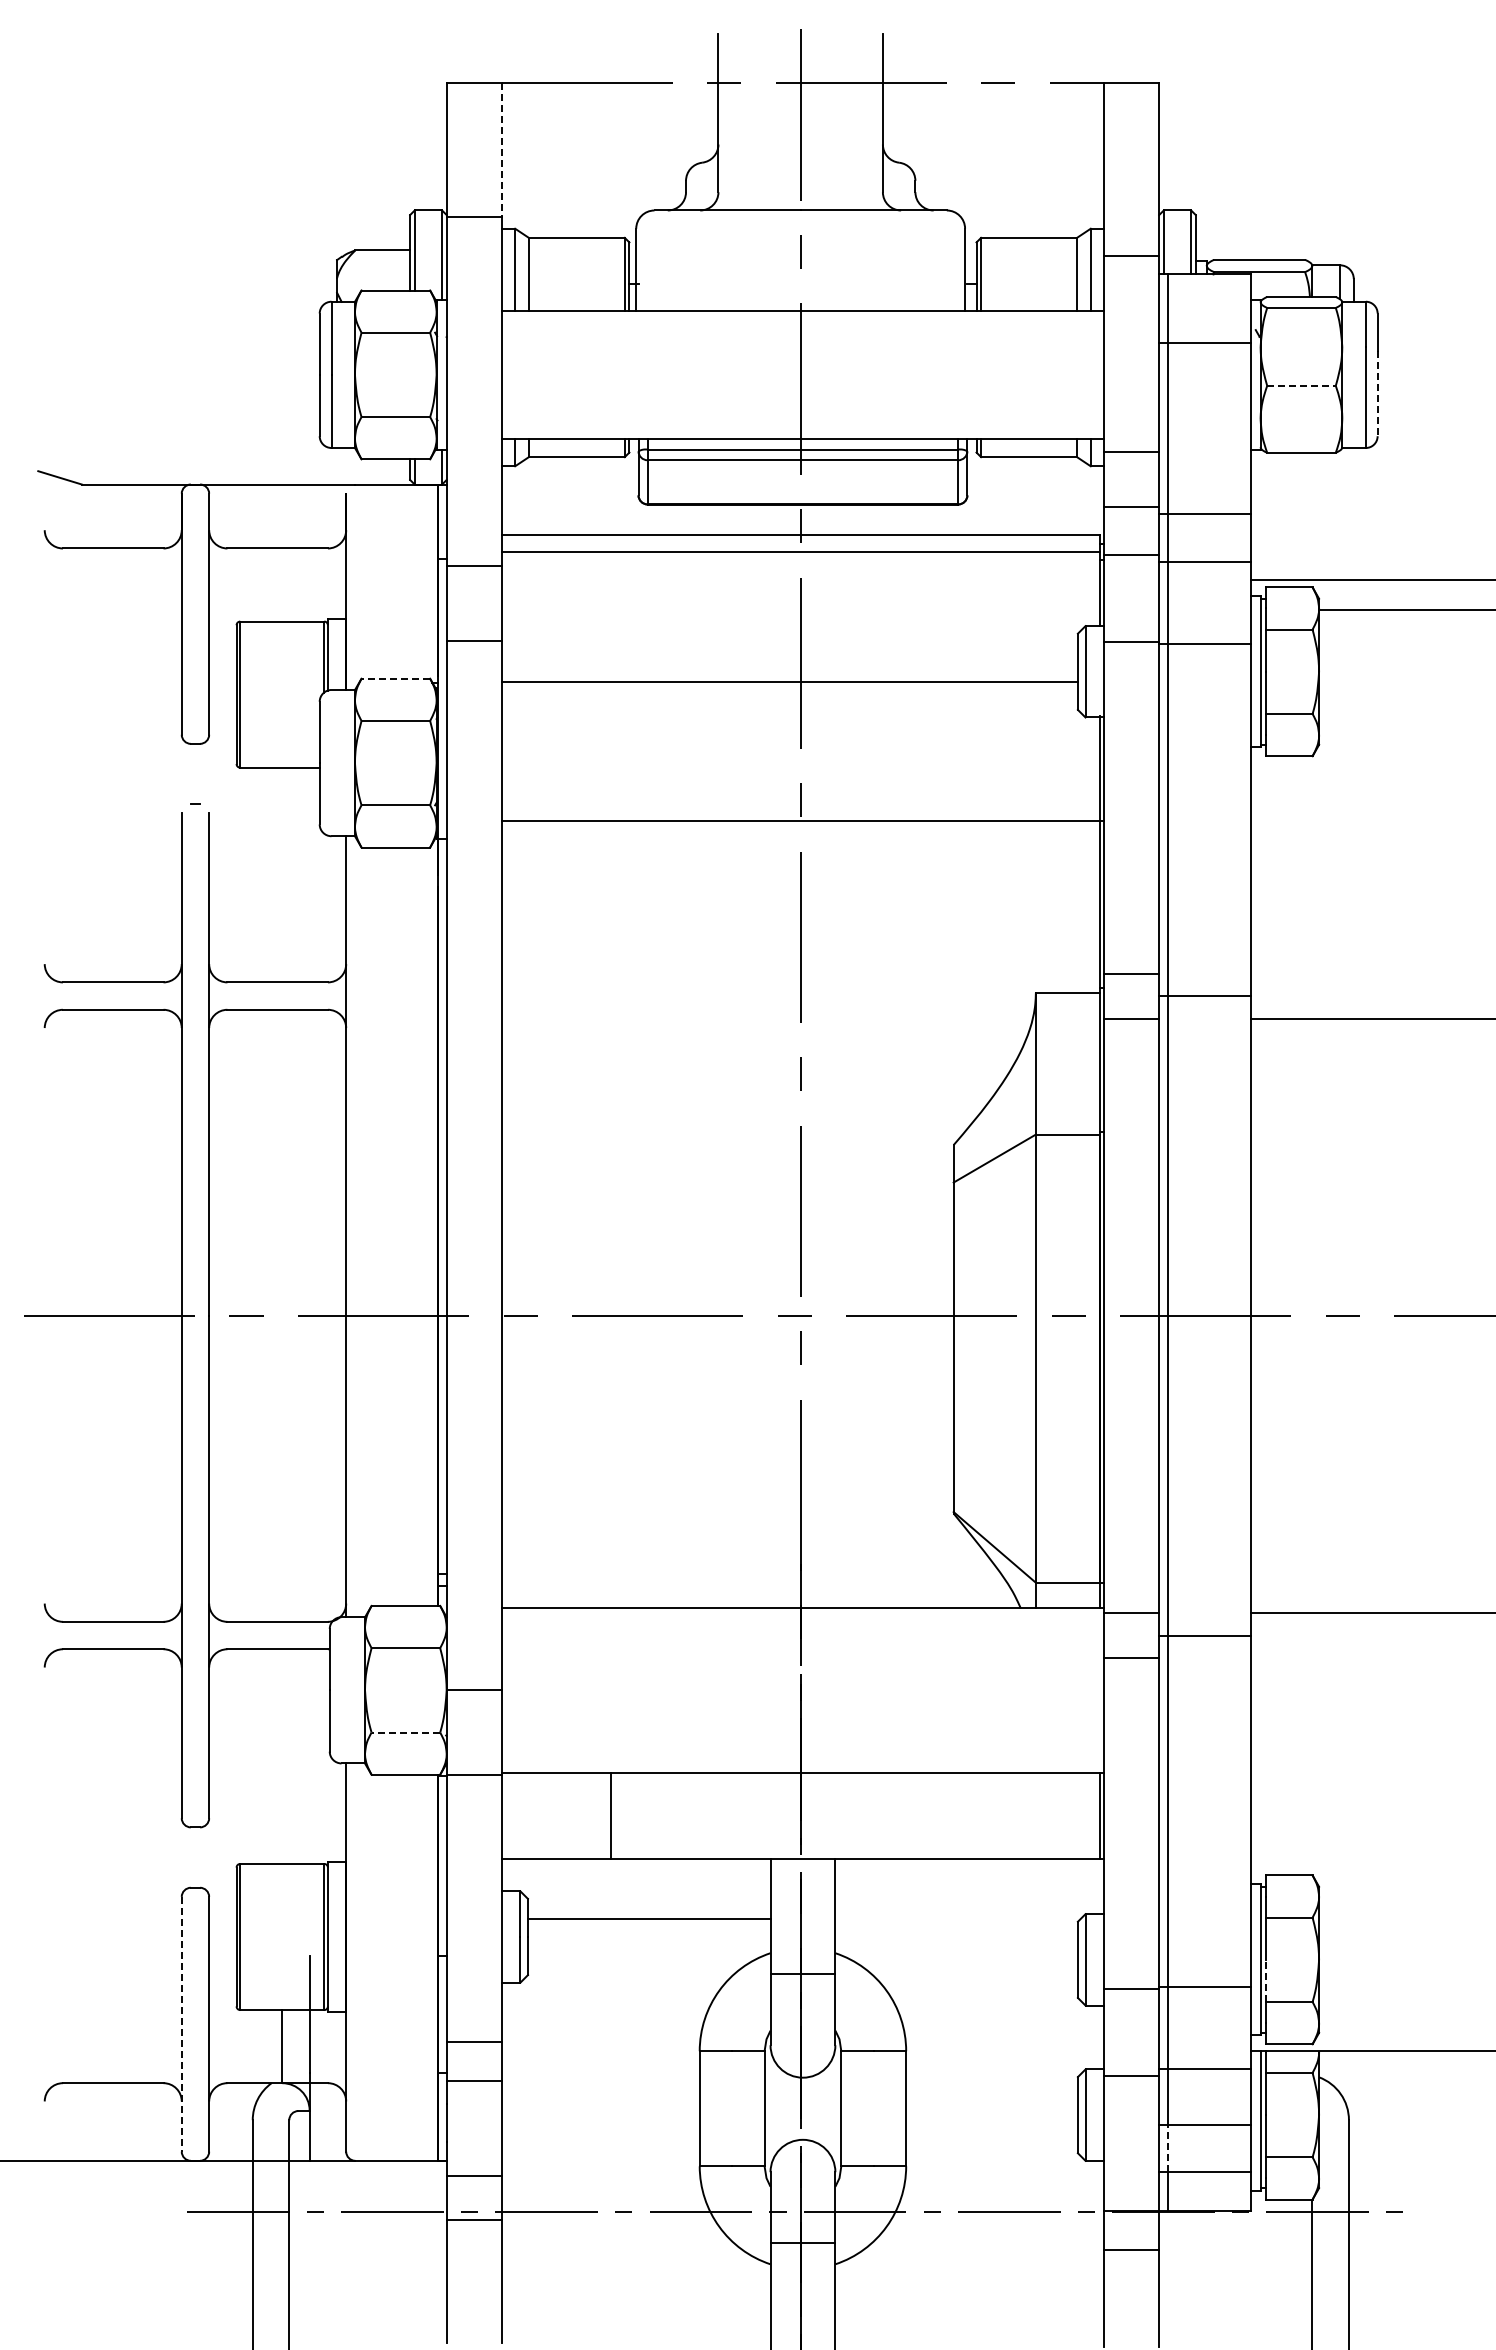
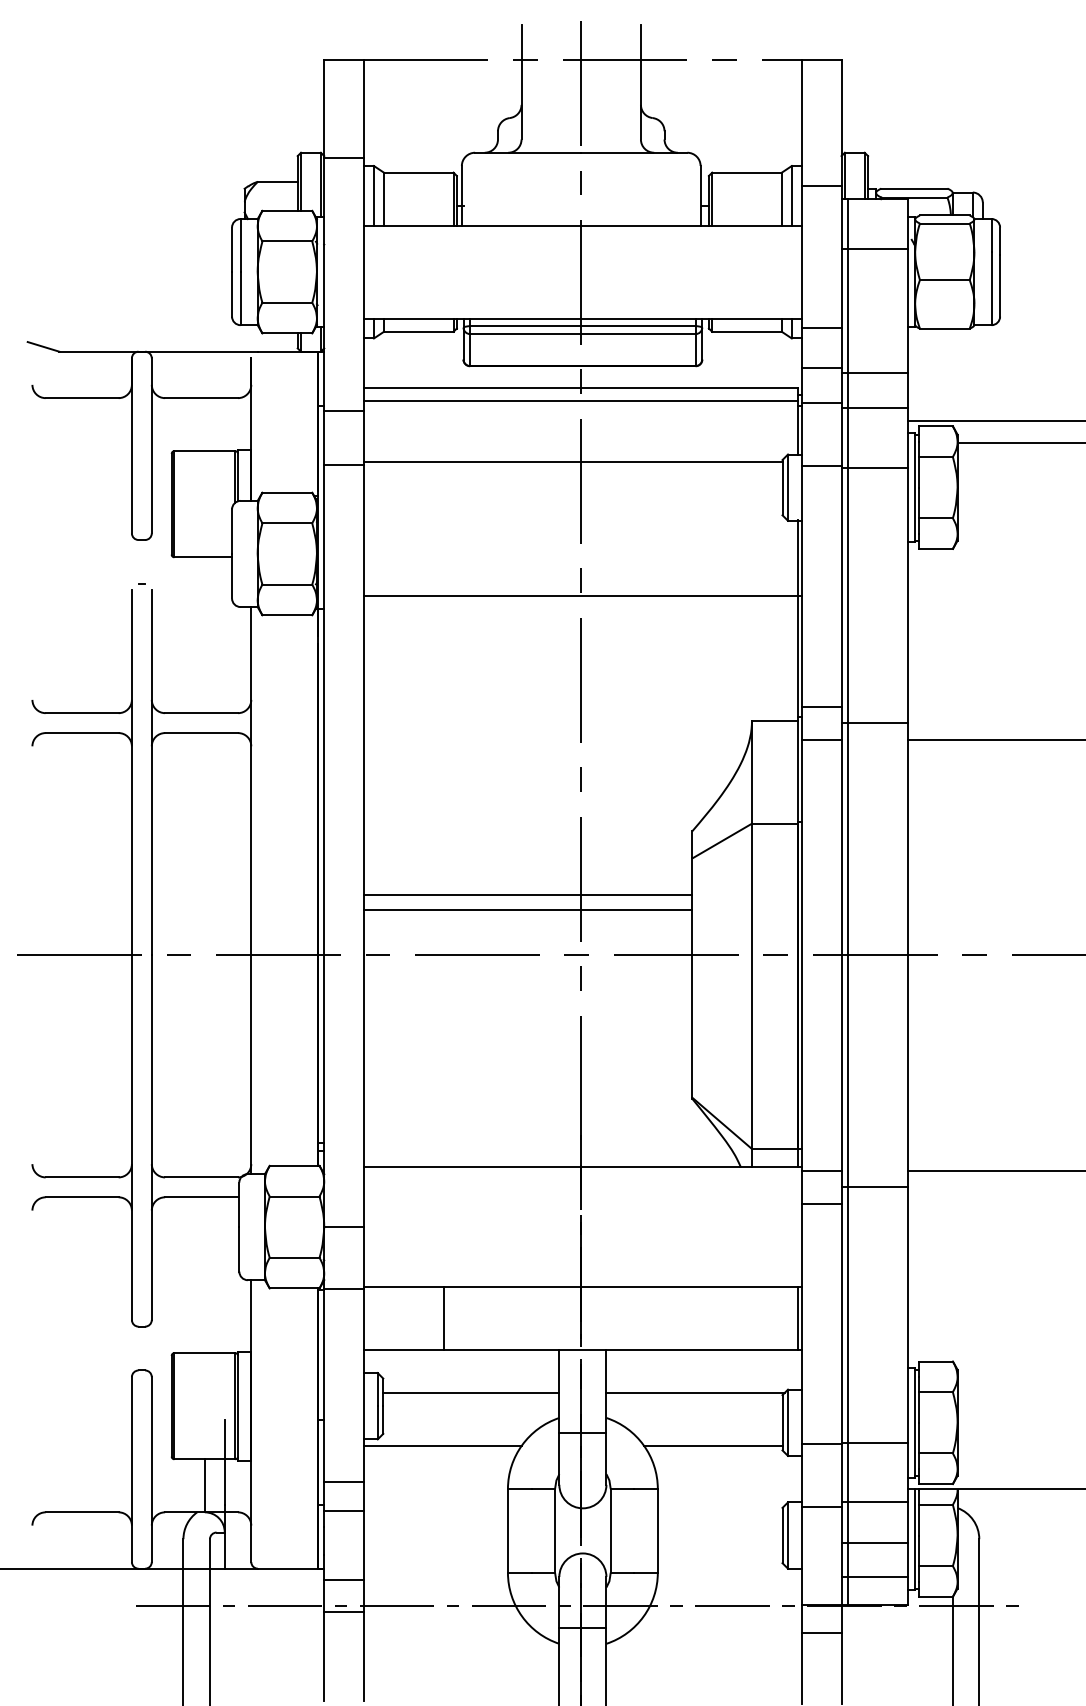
line: (501, 150) -> (364, 109), dashed -> solid
line: (1302, 385) -> (945, 279), dashed -> solid
line: (1377, 394) -> (1000, 286), dashed -> solid
line: (395, 678) -> (287, 492), dashed -> solid
line: (789, 682) -> (573, 462), moved
line: (727, 1232) -> (528, 894), added
line: (727, 1253) -> (528, 909), added
line: (405, 1732) -> (294, 1257), dashed -> solid
line: (957, 1918) -> (695, 1392), added
line: (1266, 1980) -> (919, 1437), dashed -> solid
line: (609, 1991) -> (442, 1445), added
line: (982, 1991) -> (713, 1445), added
line: (181, 2024) -> (131, 1469), dashed -> solid
line: (1168, 2148) -> (848, 1559), dashed -> solid

